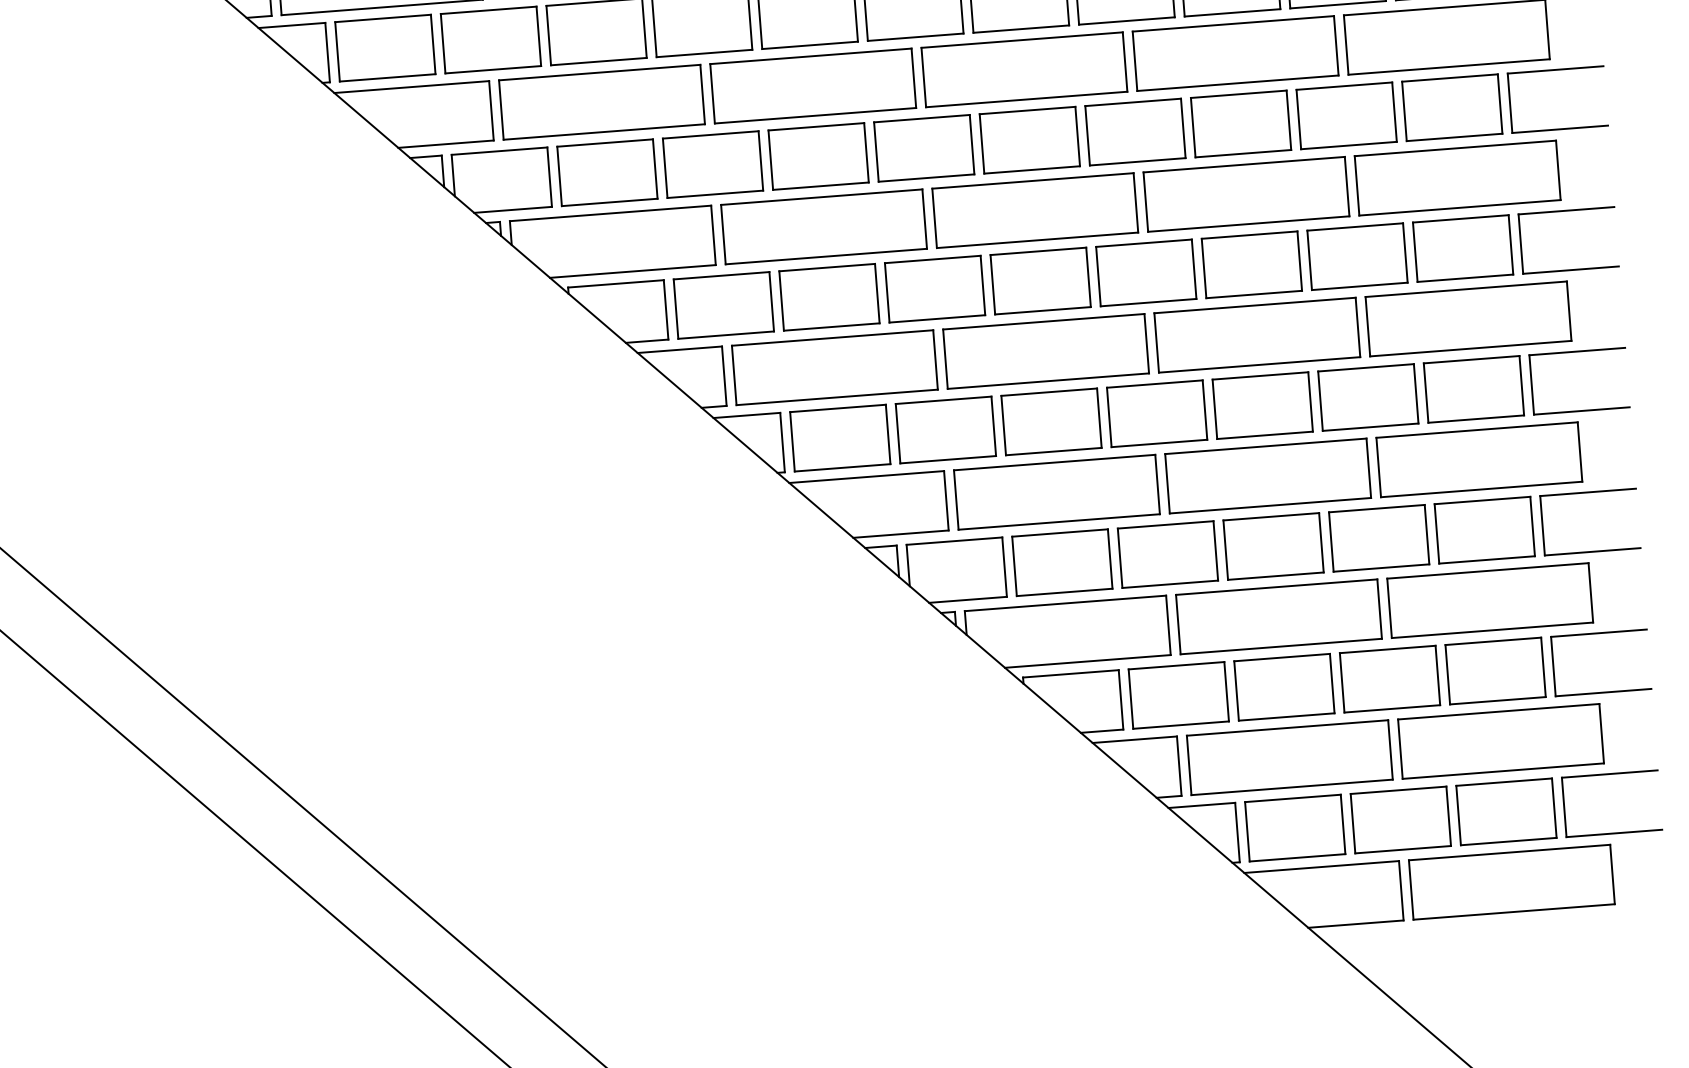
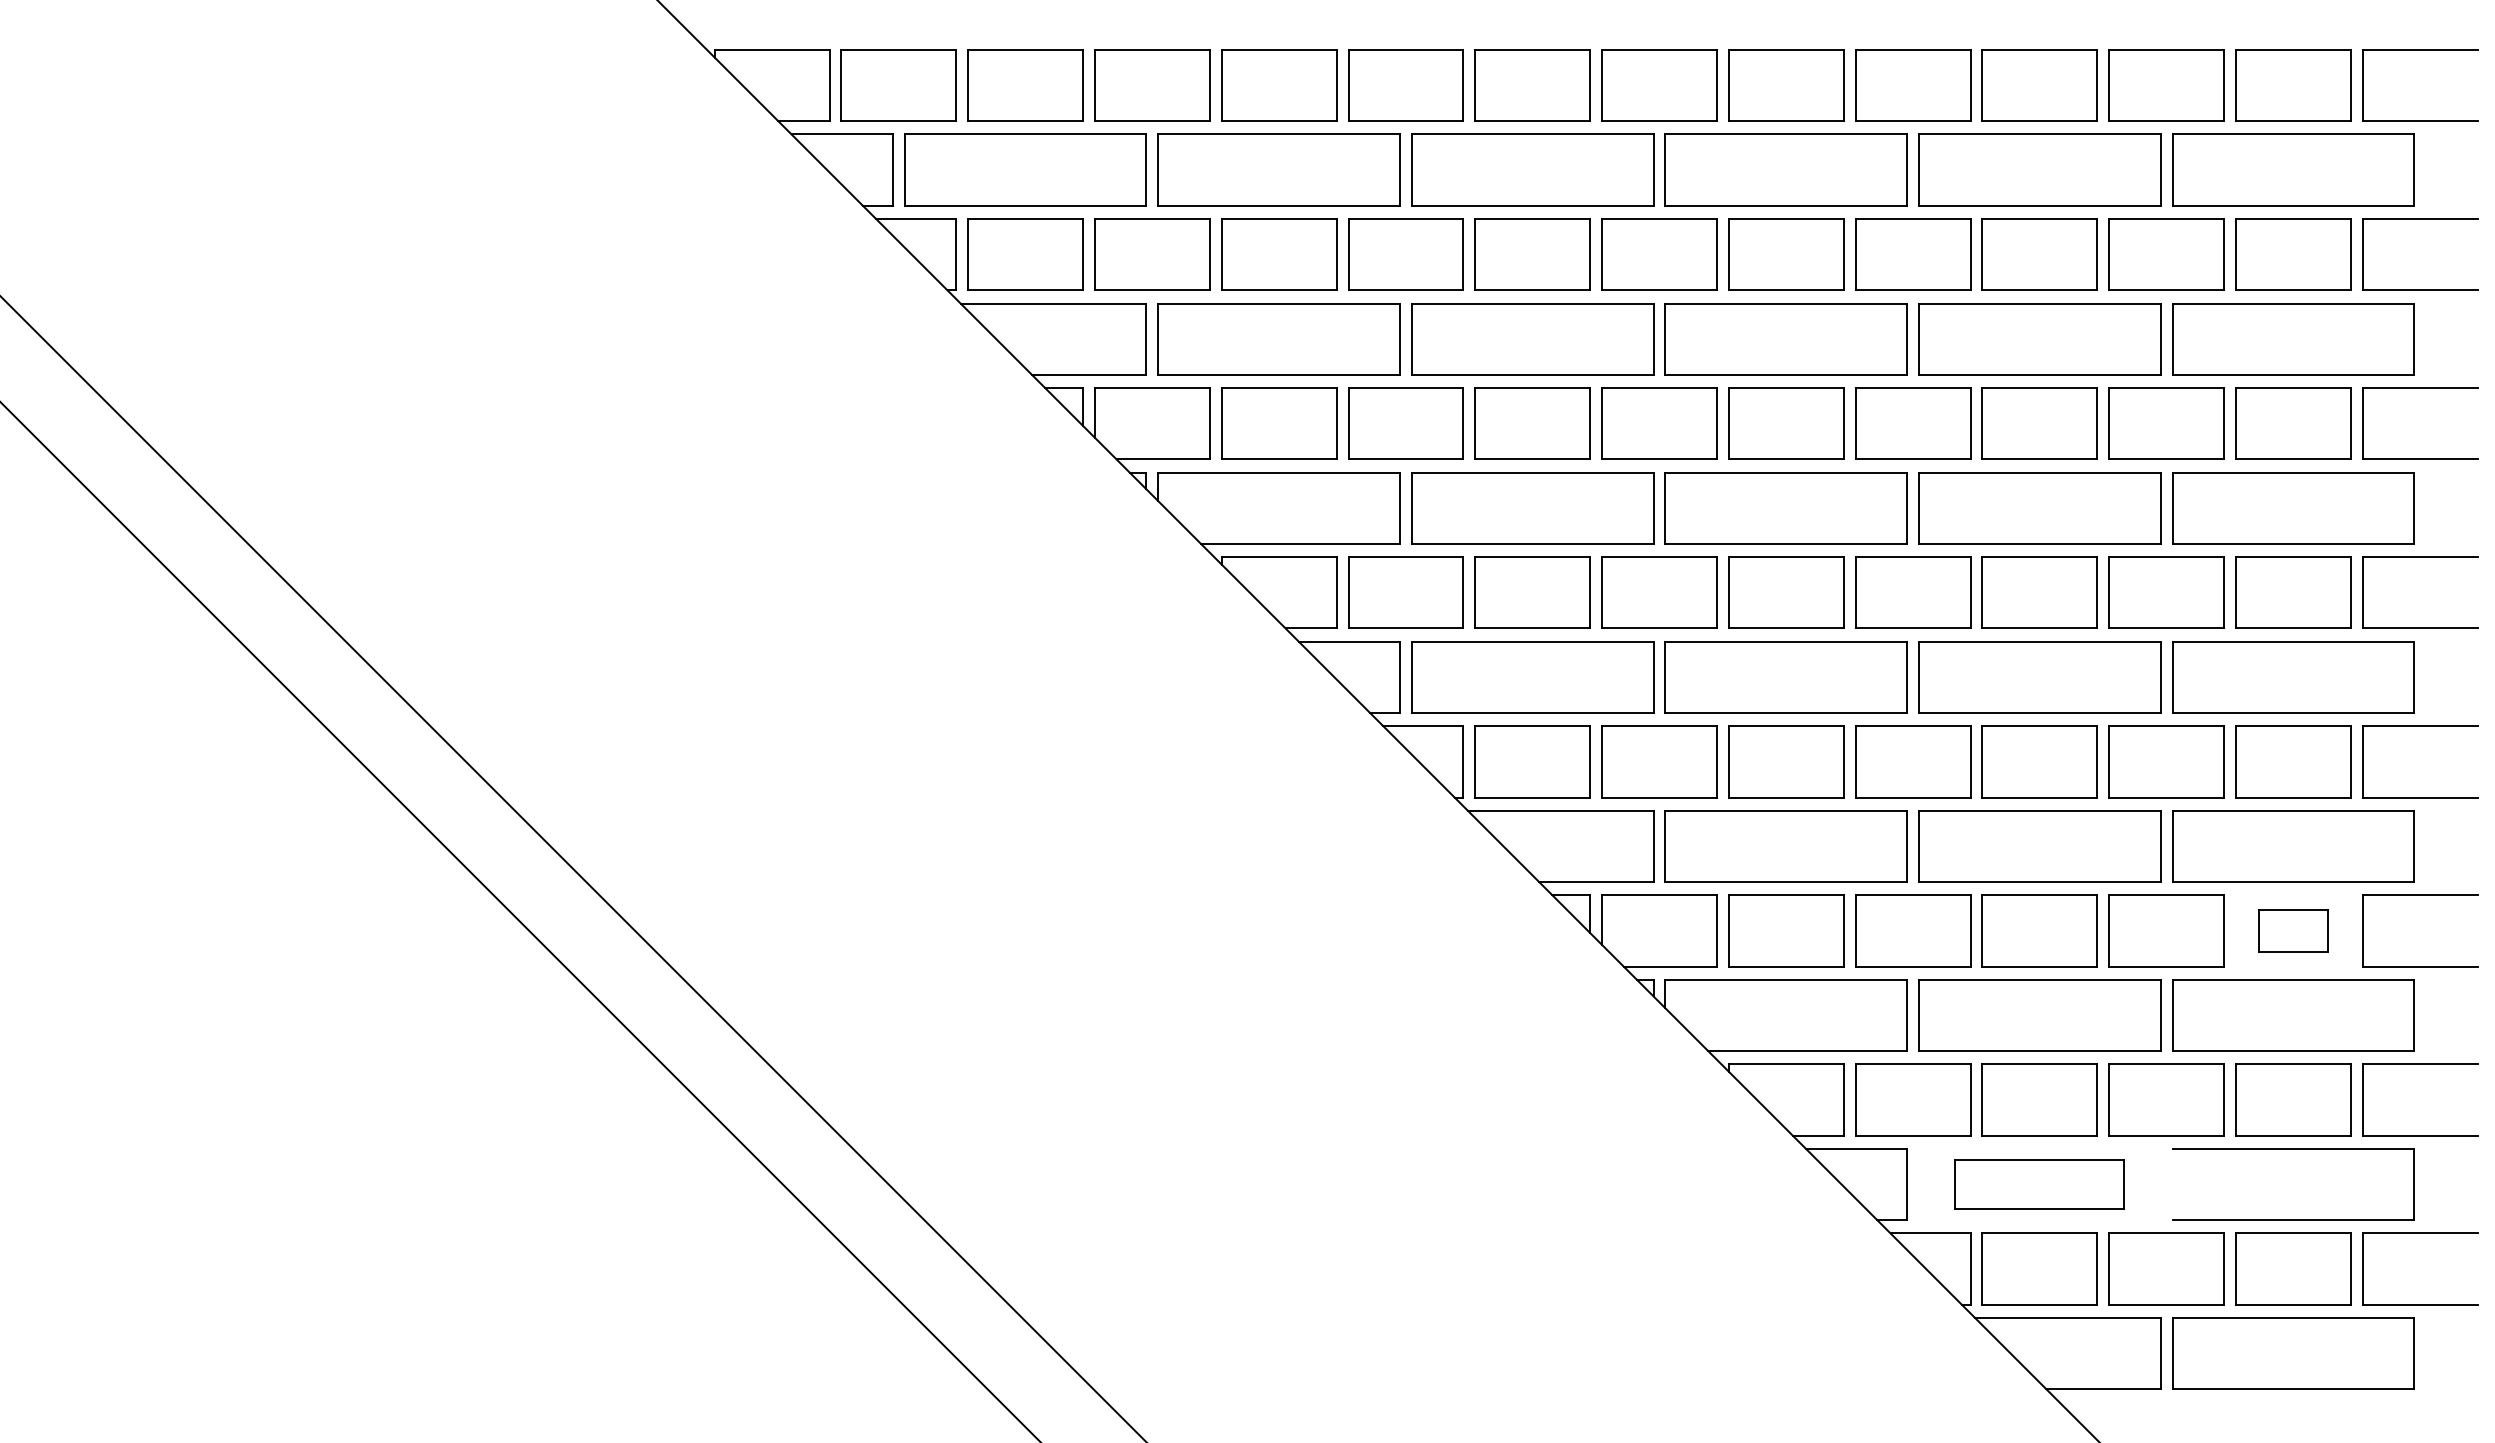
part: (1484, 529) -> (2293, 930), size x0.6
line: (1400, 749) -> (2172, 1184), removed
part: (1289, 757) -> (2039, 1184), size x0.7

